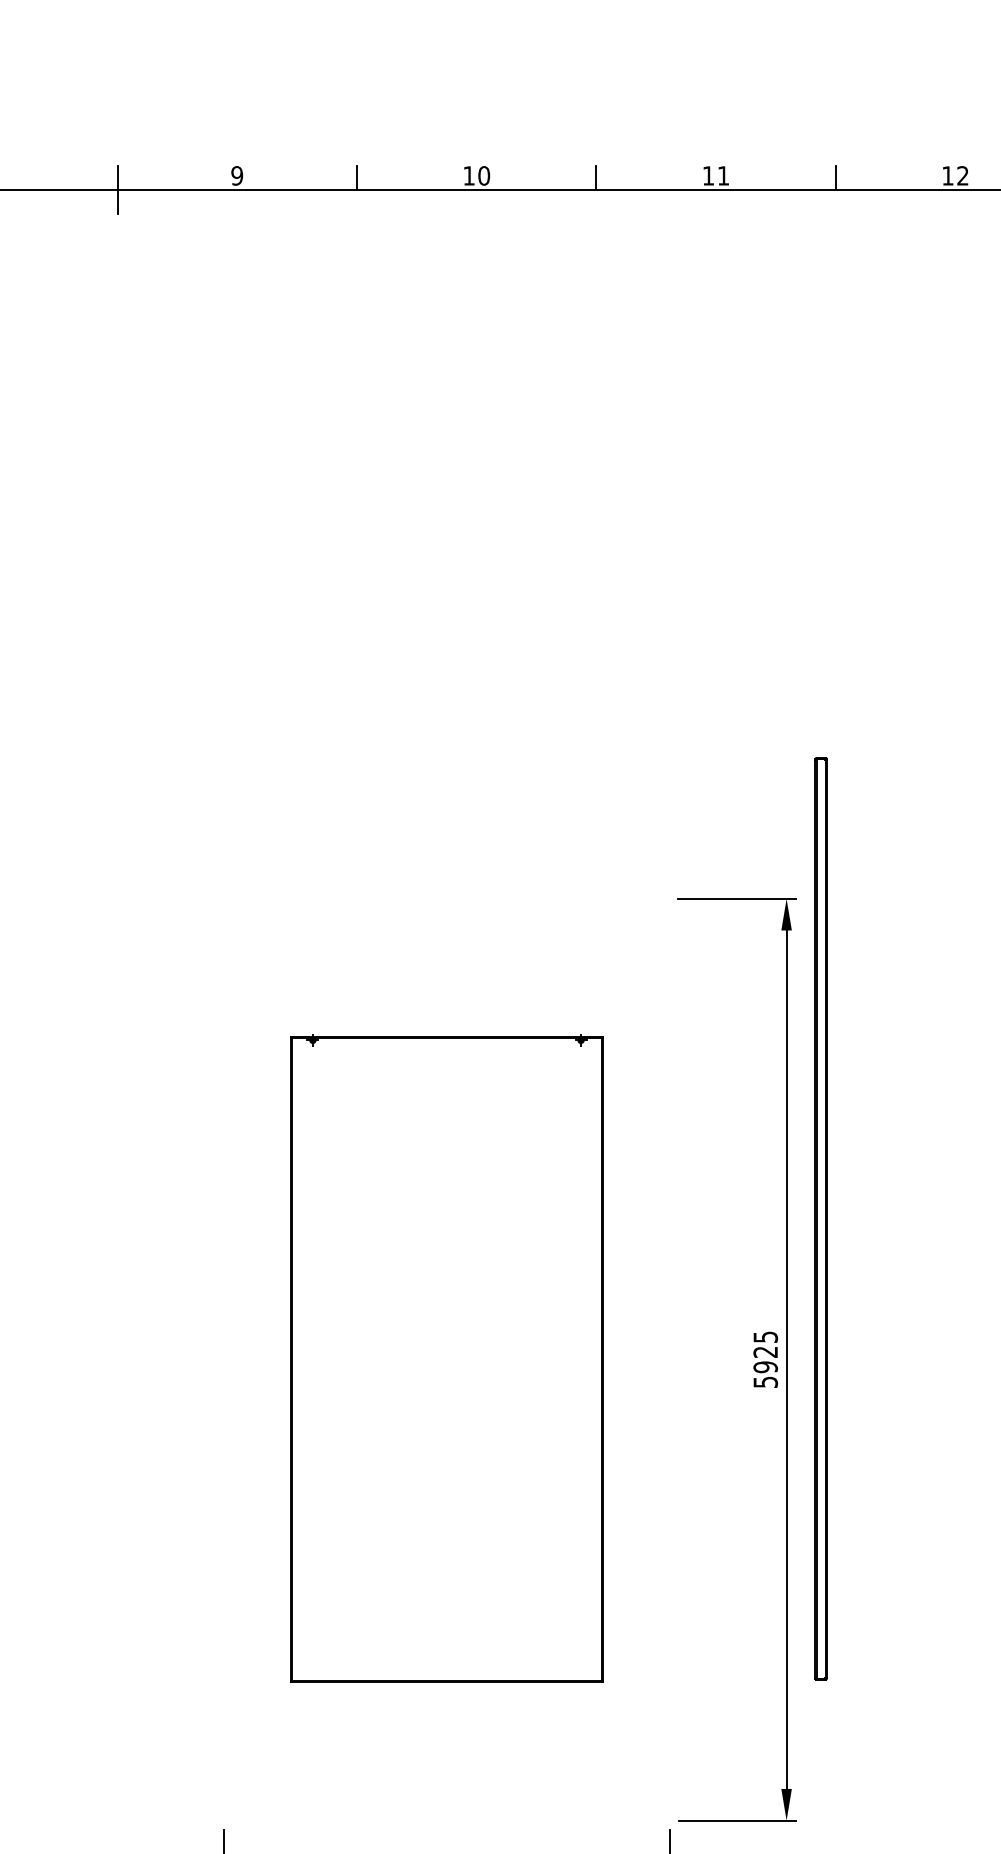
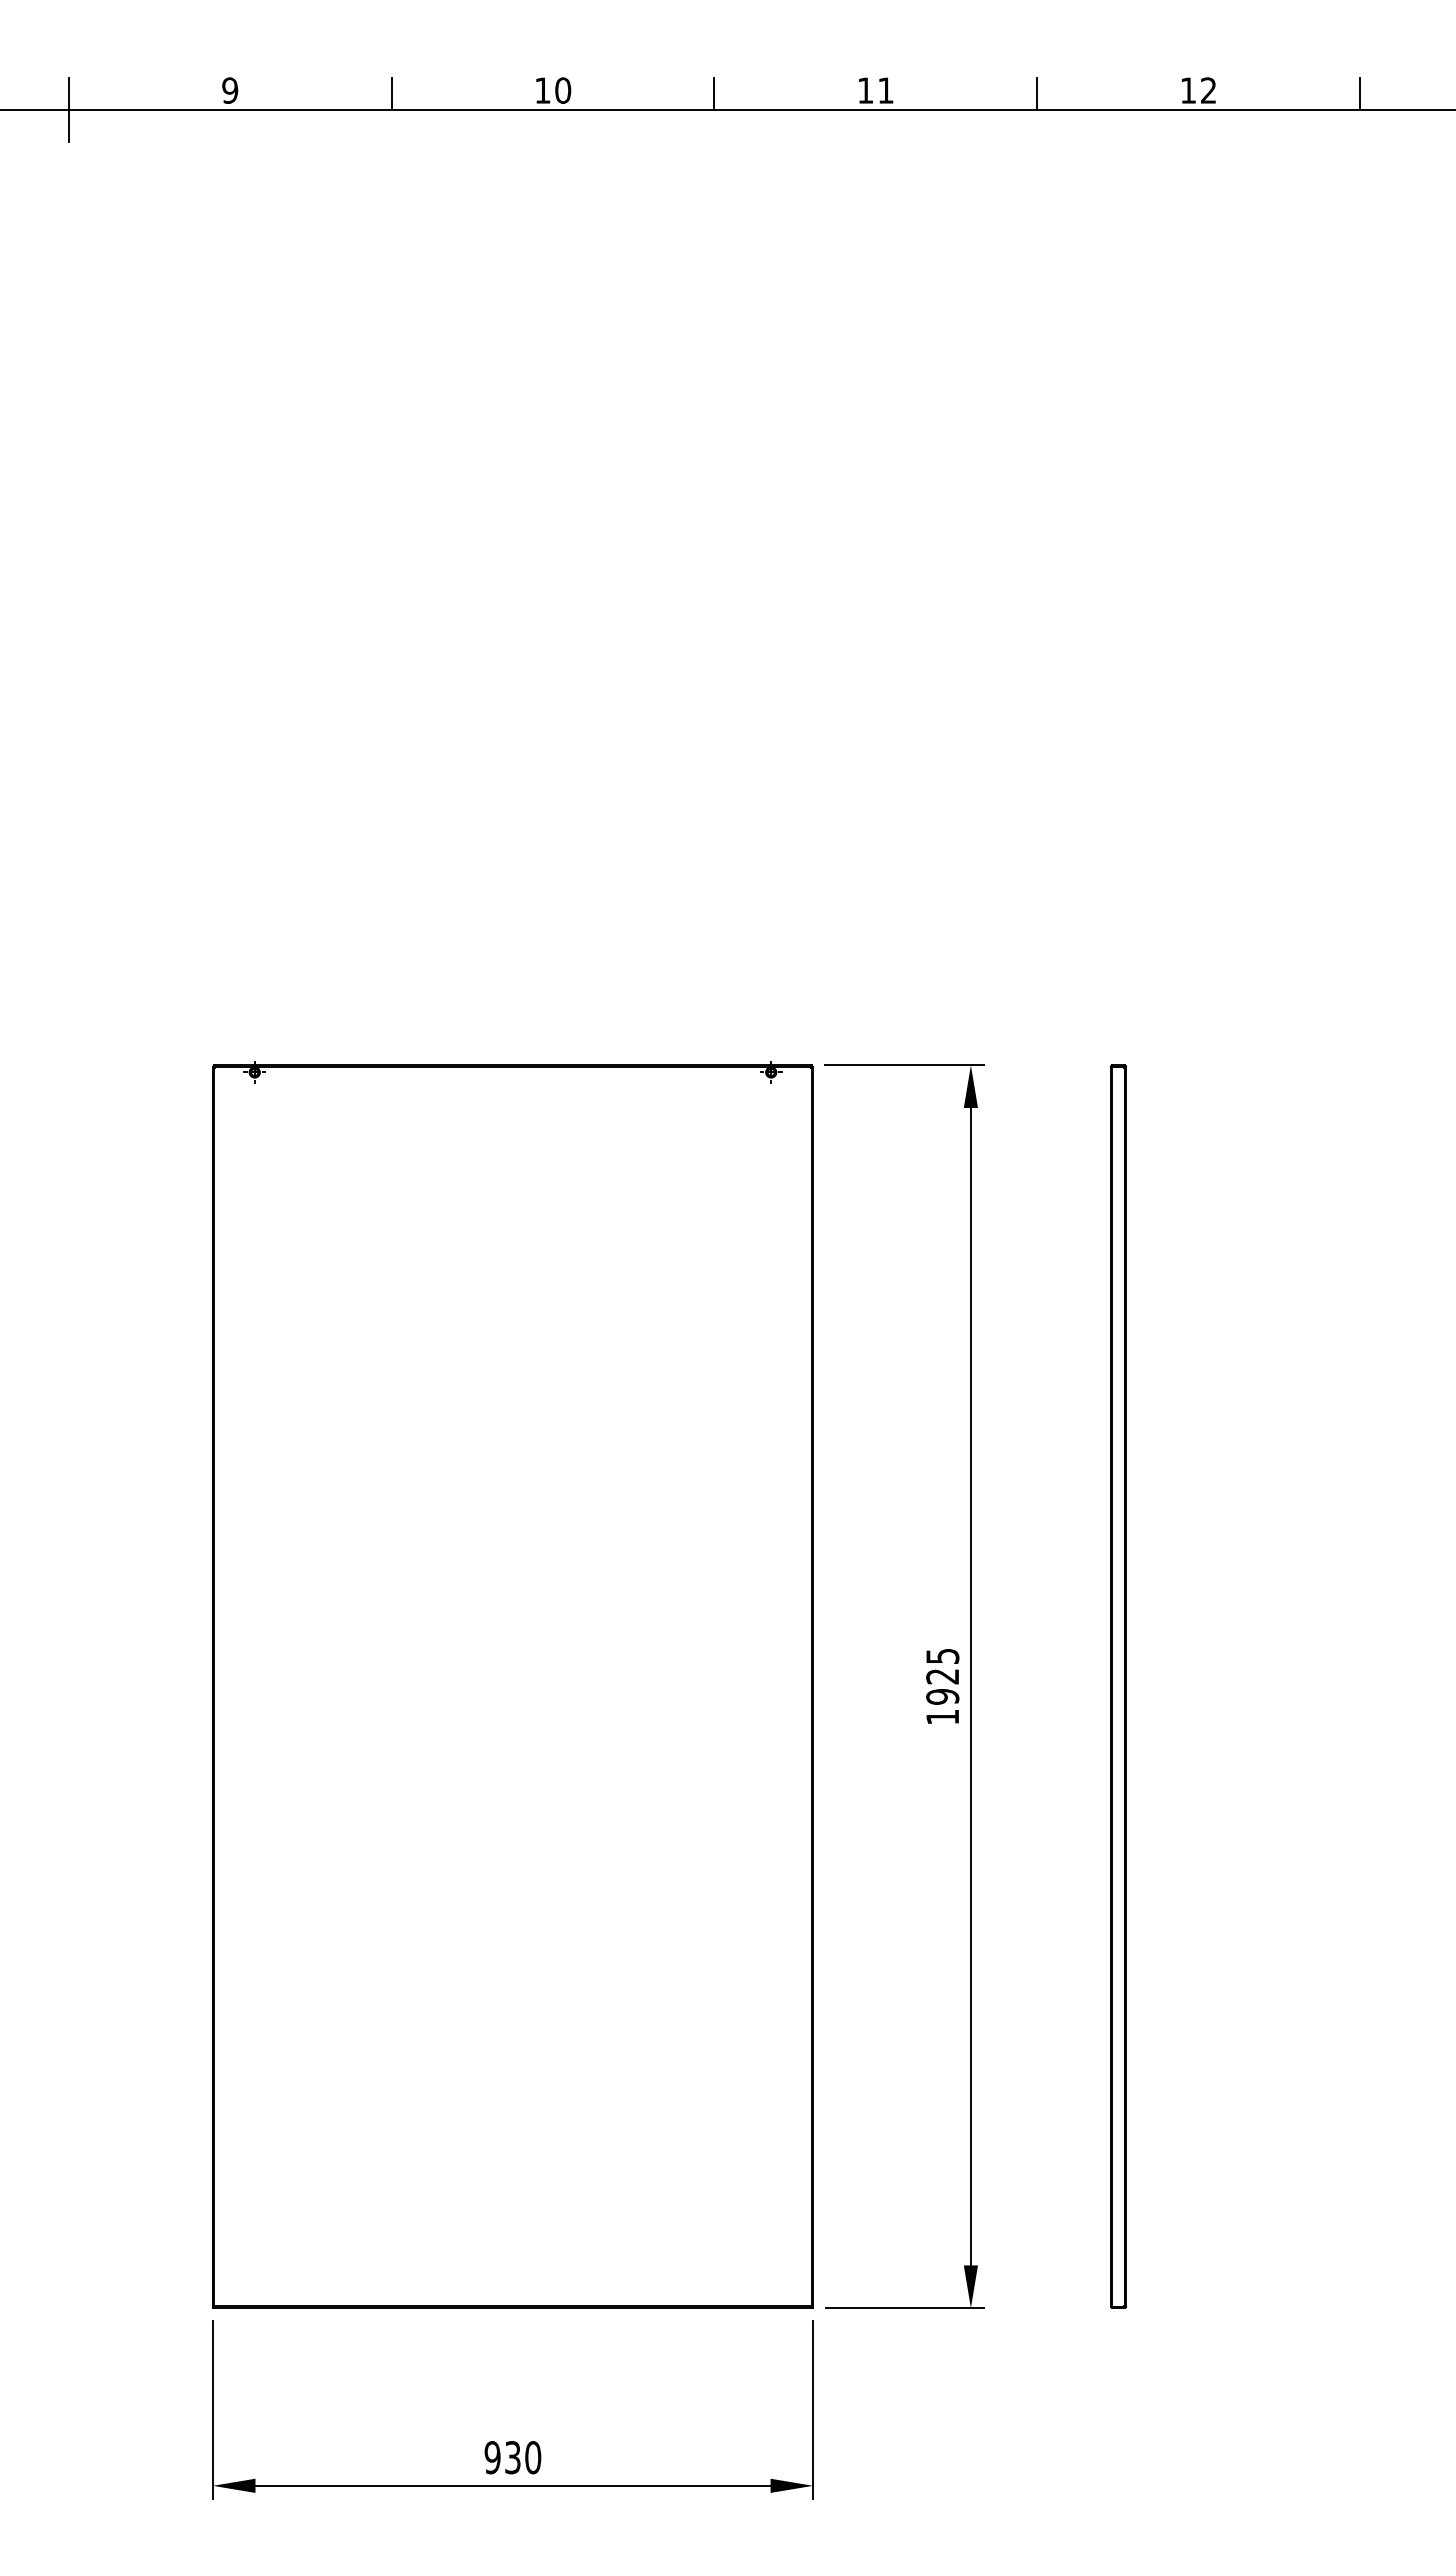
part: (821, 1218) -> (1118, 1686), moved
part: (446, 1358) -> (512, 1684), size x1.43
text: (765, 1381) -> (942, 1716), 5925 -> 1925

